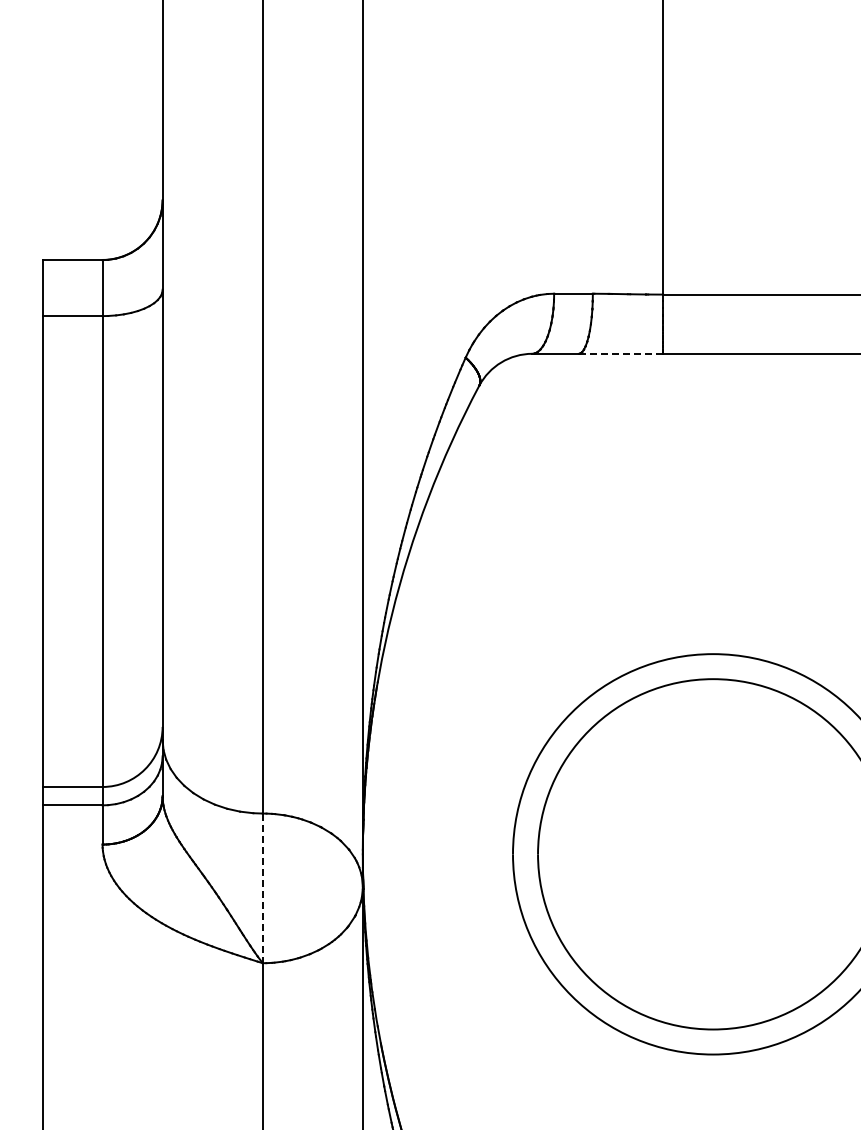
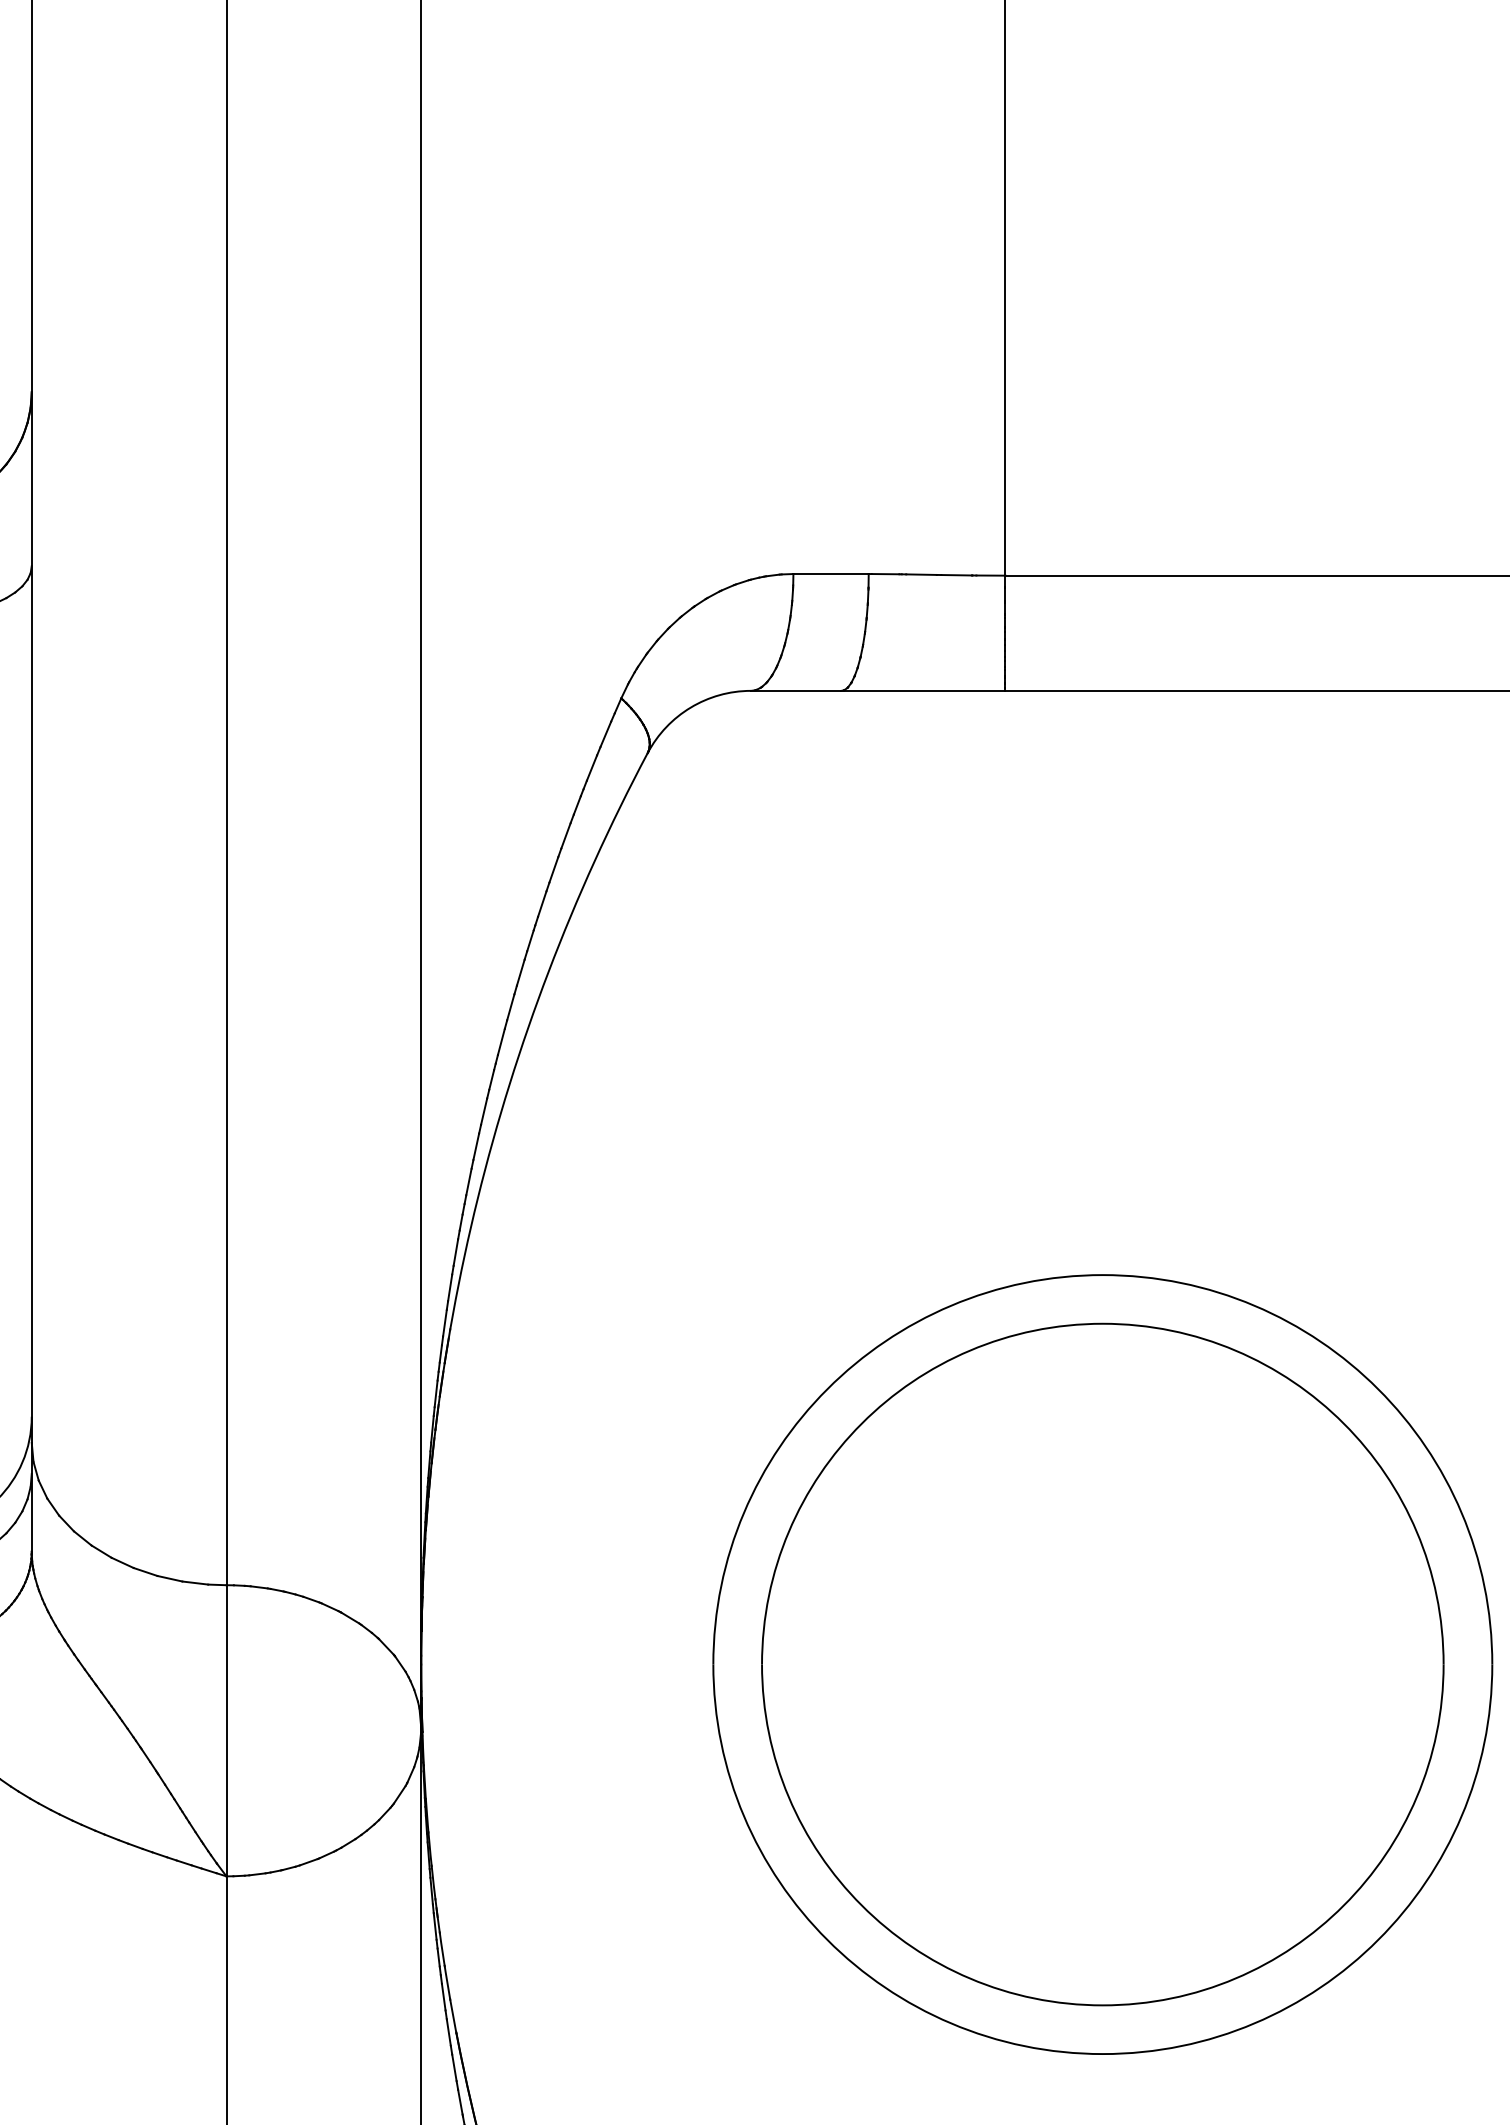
line: (620, 353) -> (922, 690), dashed -> solid
line: (262, 888) -> (226, 1731), dashed -> solid

